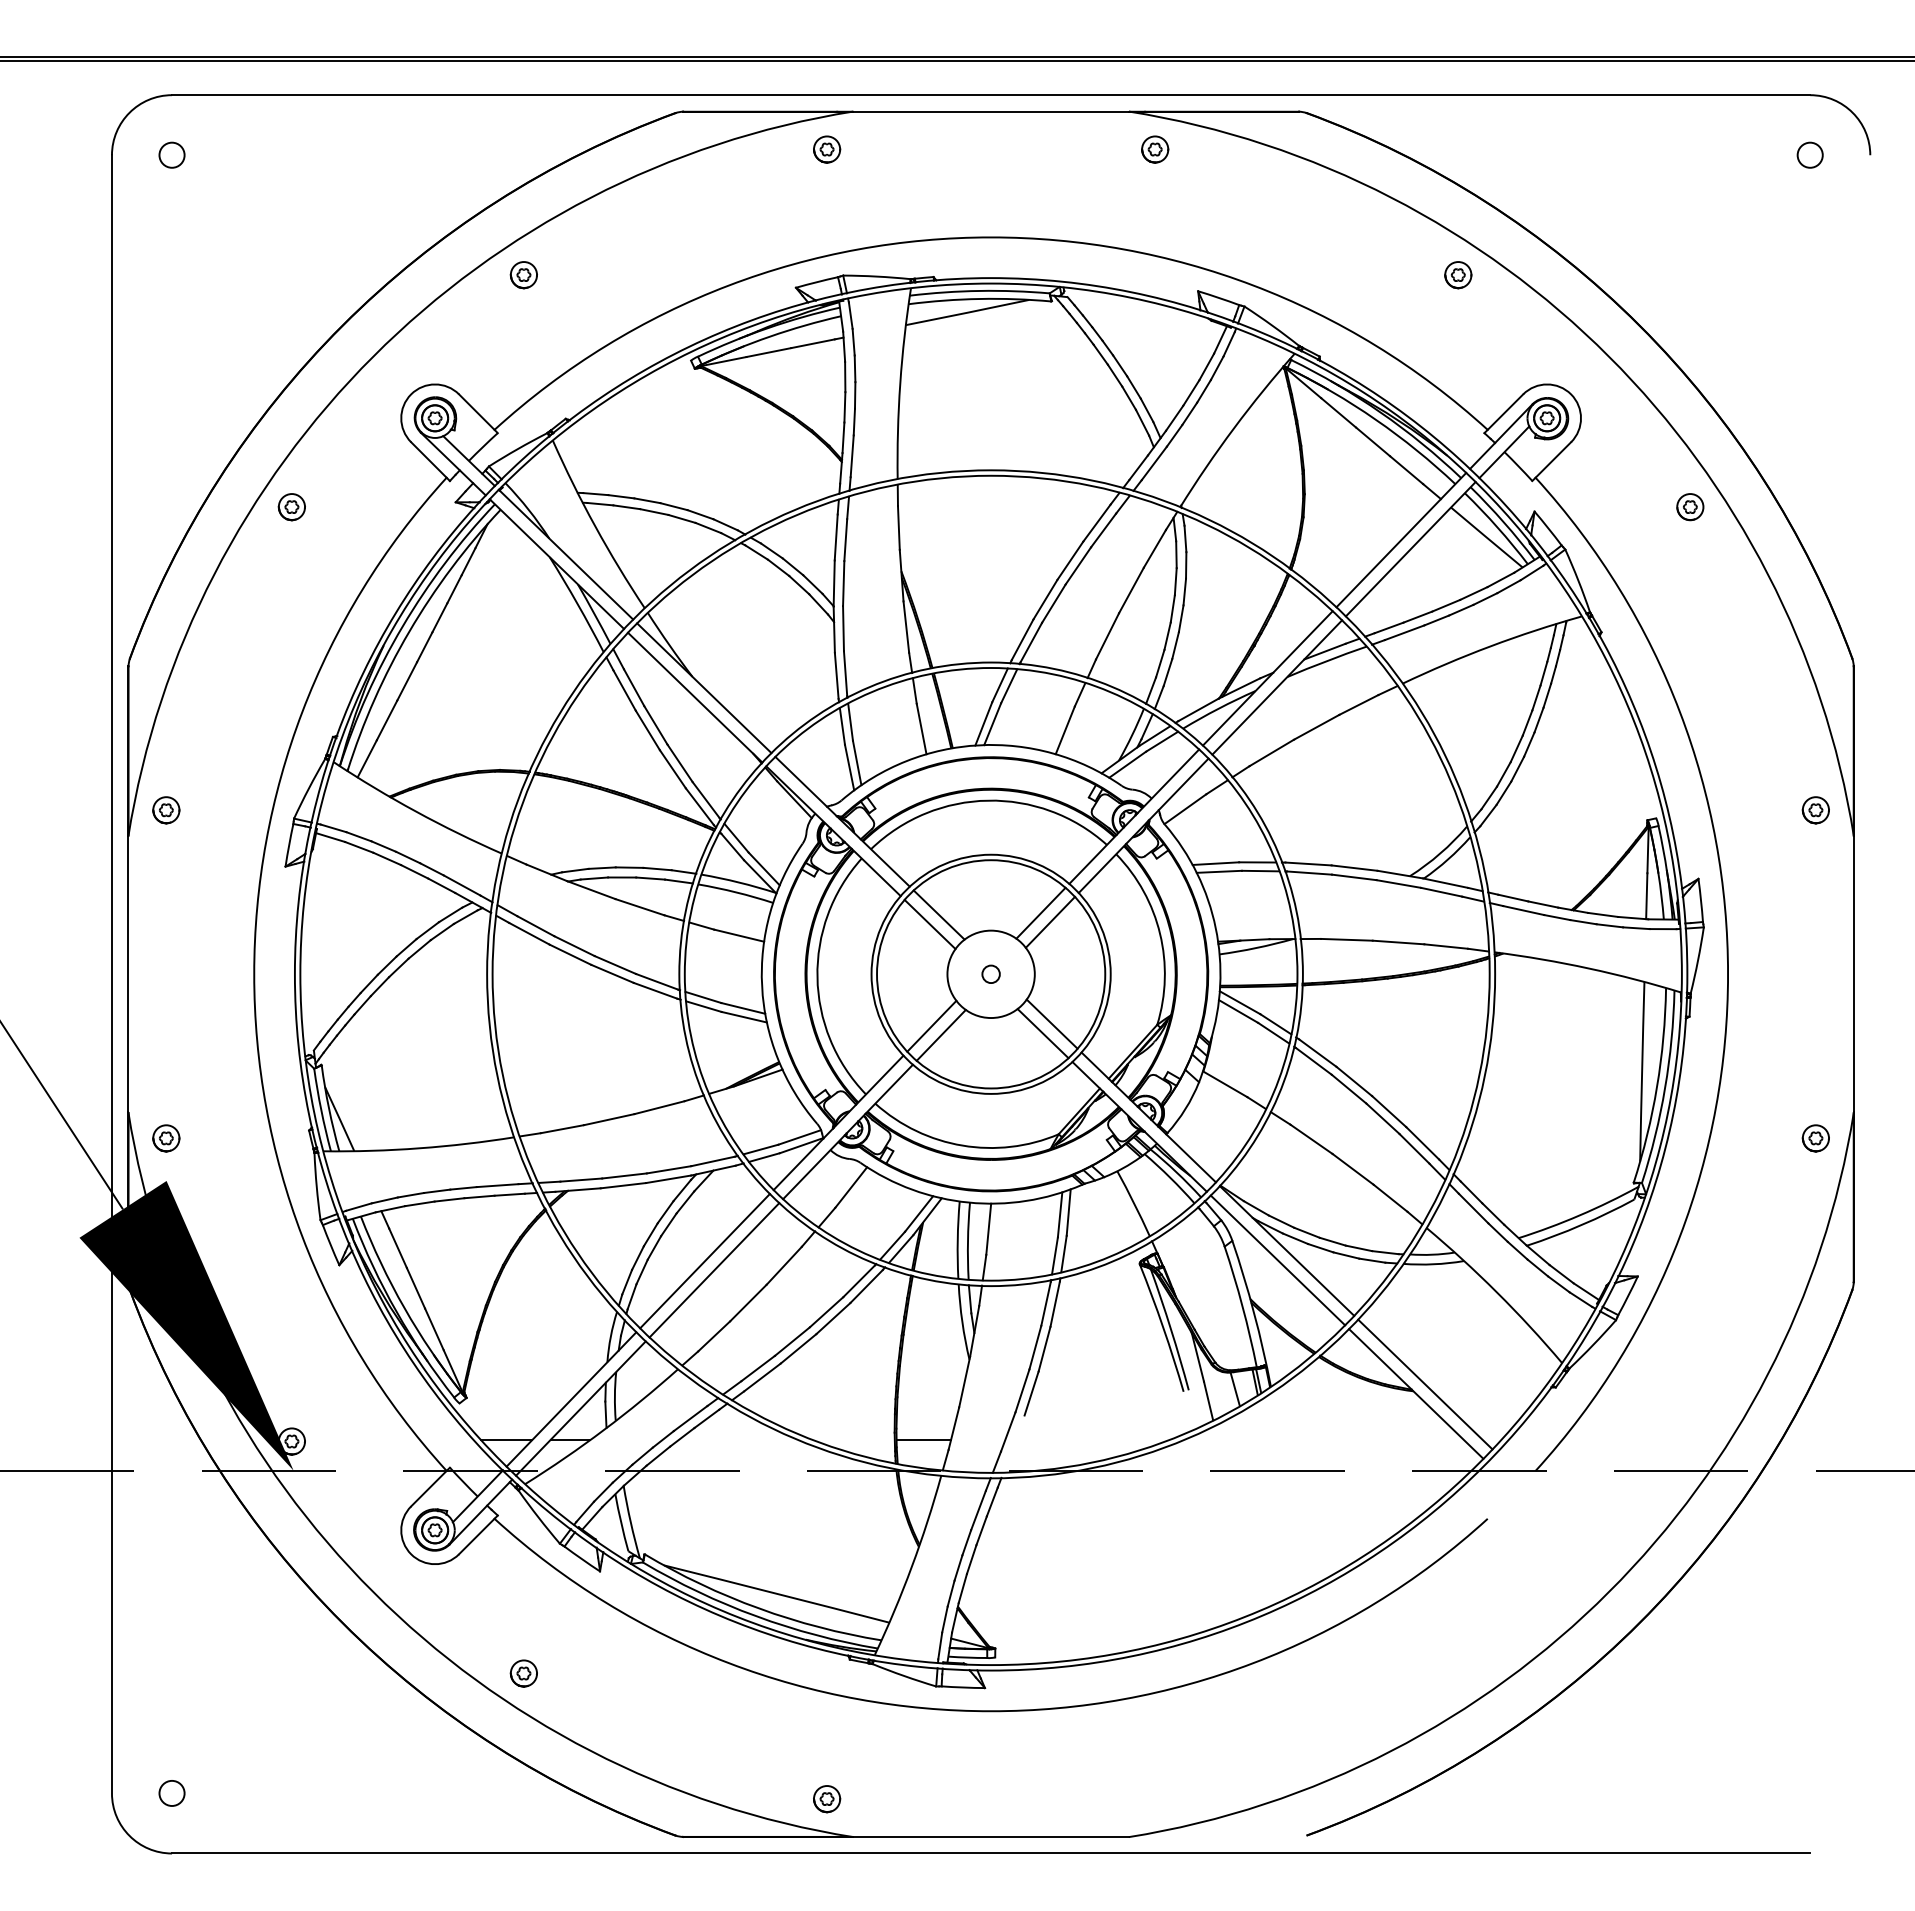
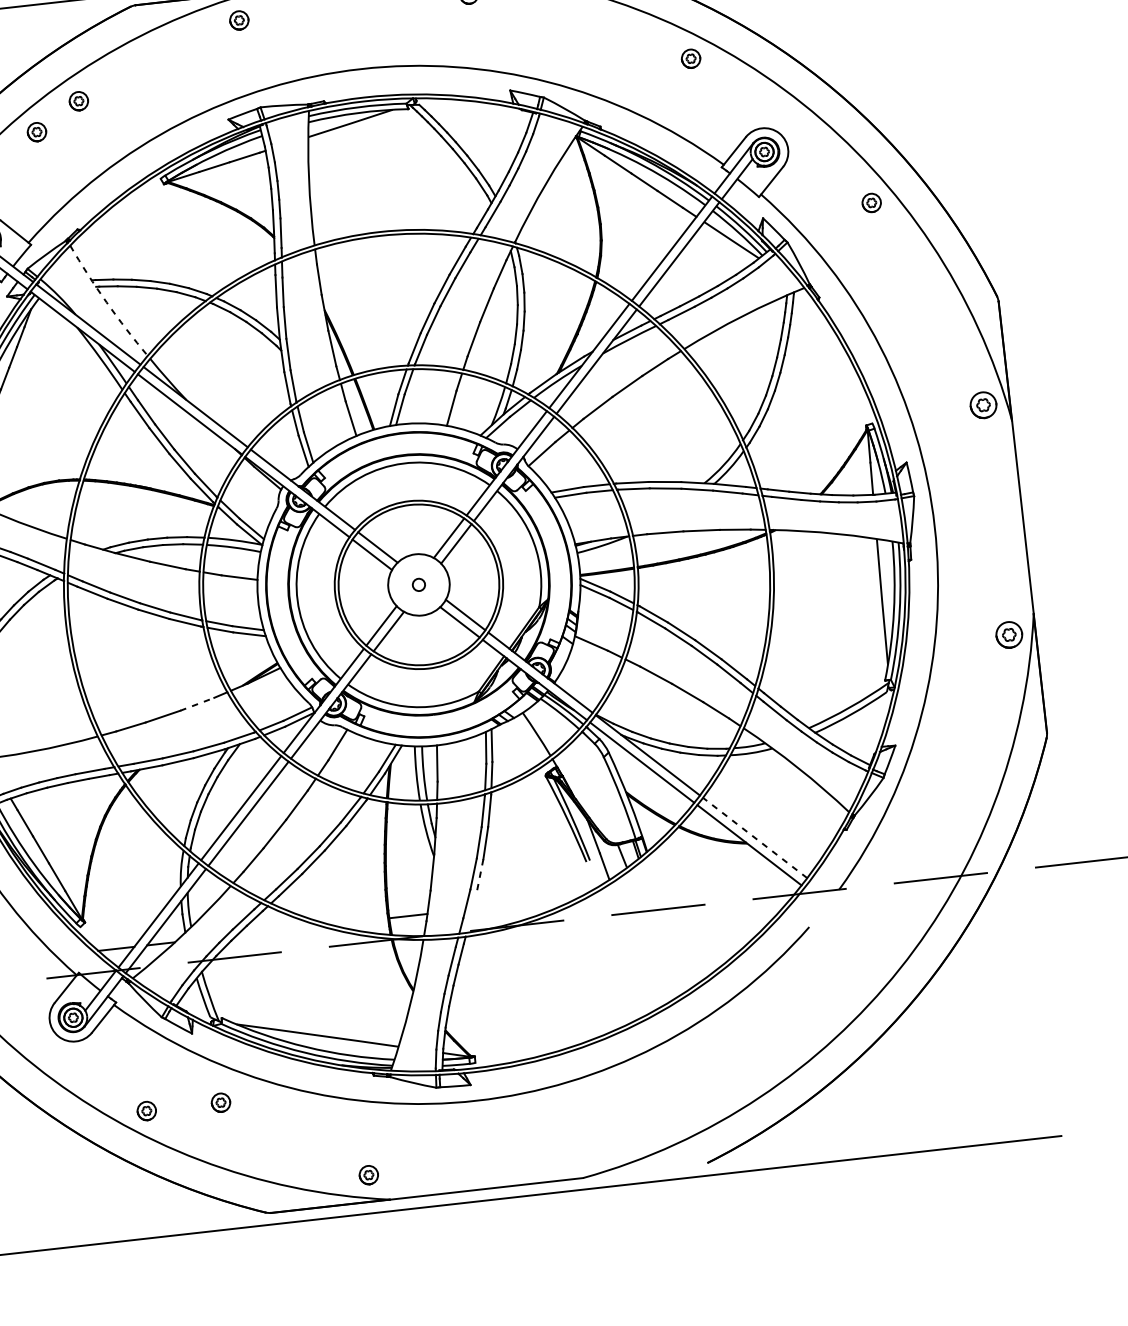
part: (587, 238) -> (78, 101), added
arc: (595, 526) -> (106, 302), solid -> dashed
part: (1815, 810) -> (983, 405), size x1.4
line: (659, 1107) -> (197, 704), solid -> dashed
part: (1815, 1138) -> (1008, 635), size x1.4
line: (1425, 1384) -> (755, 837), solid -> dashed
line: (1031, 1393) -> (480, 875), solid -> dashed
part: (629, 1673) -> (220, 1102), added

